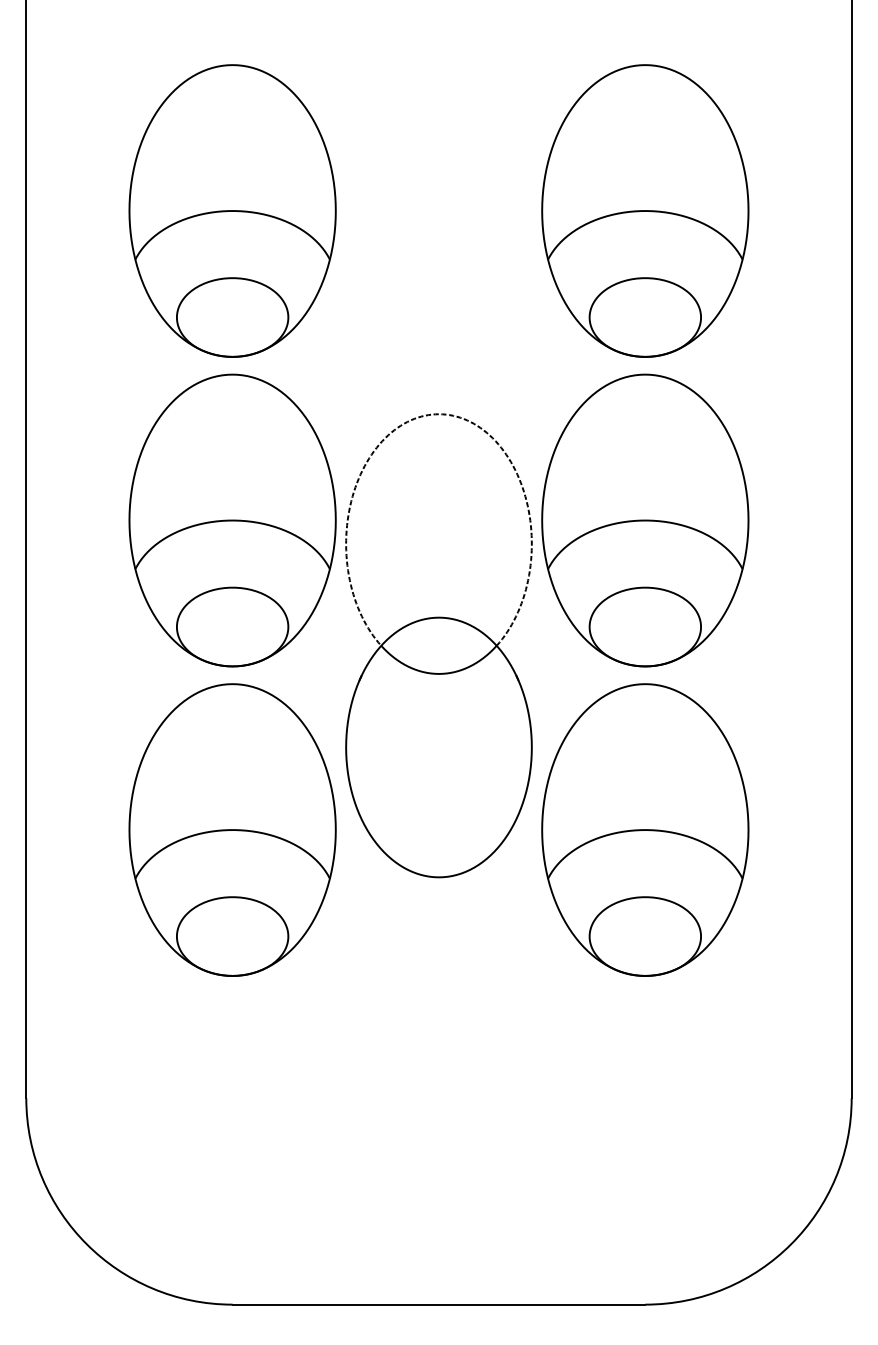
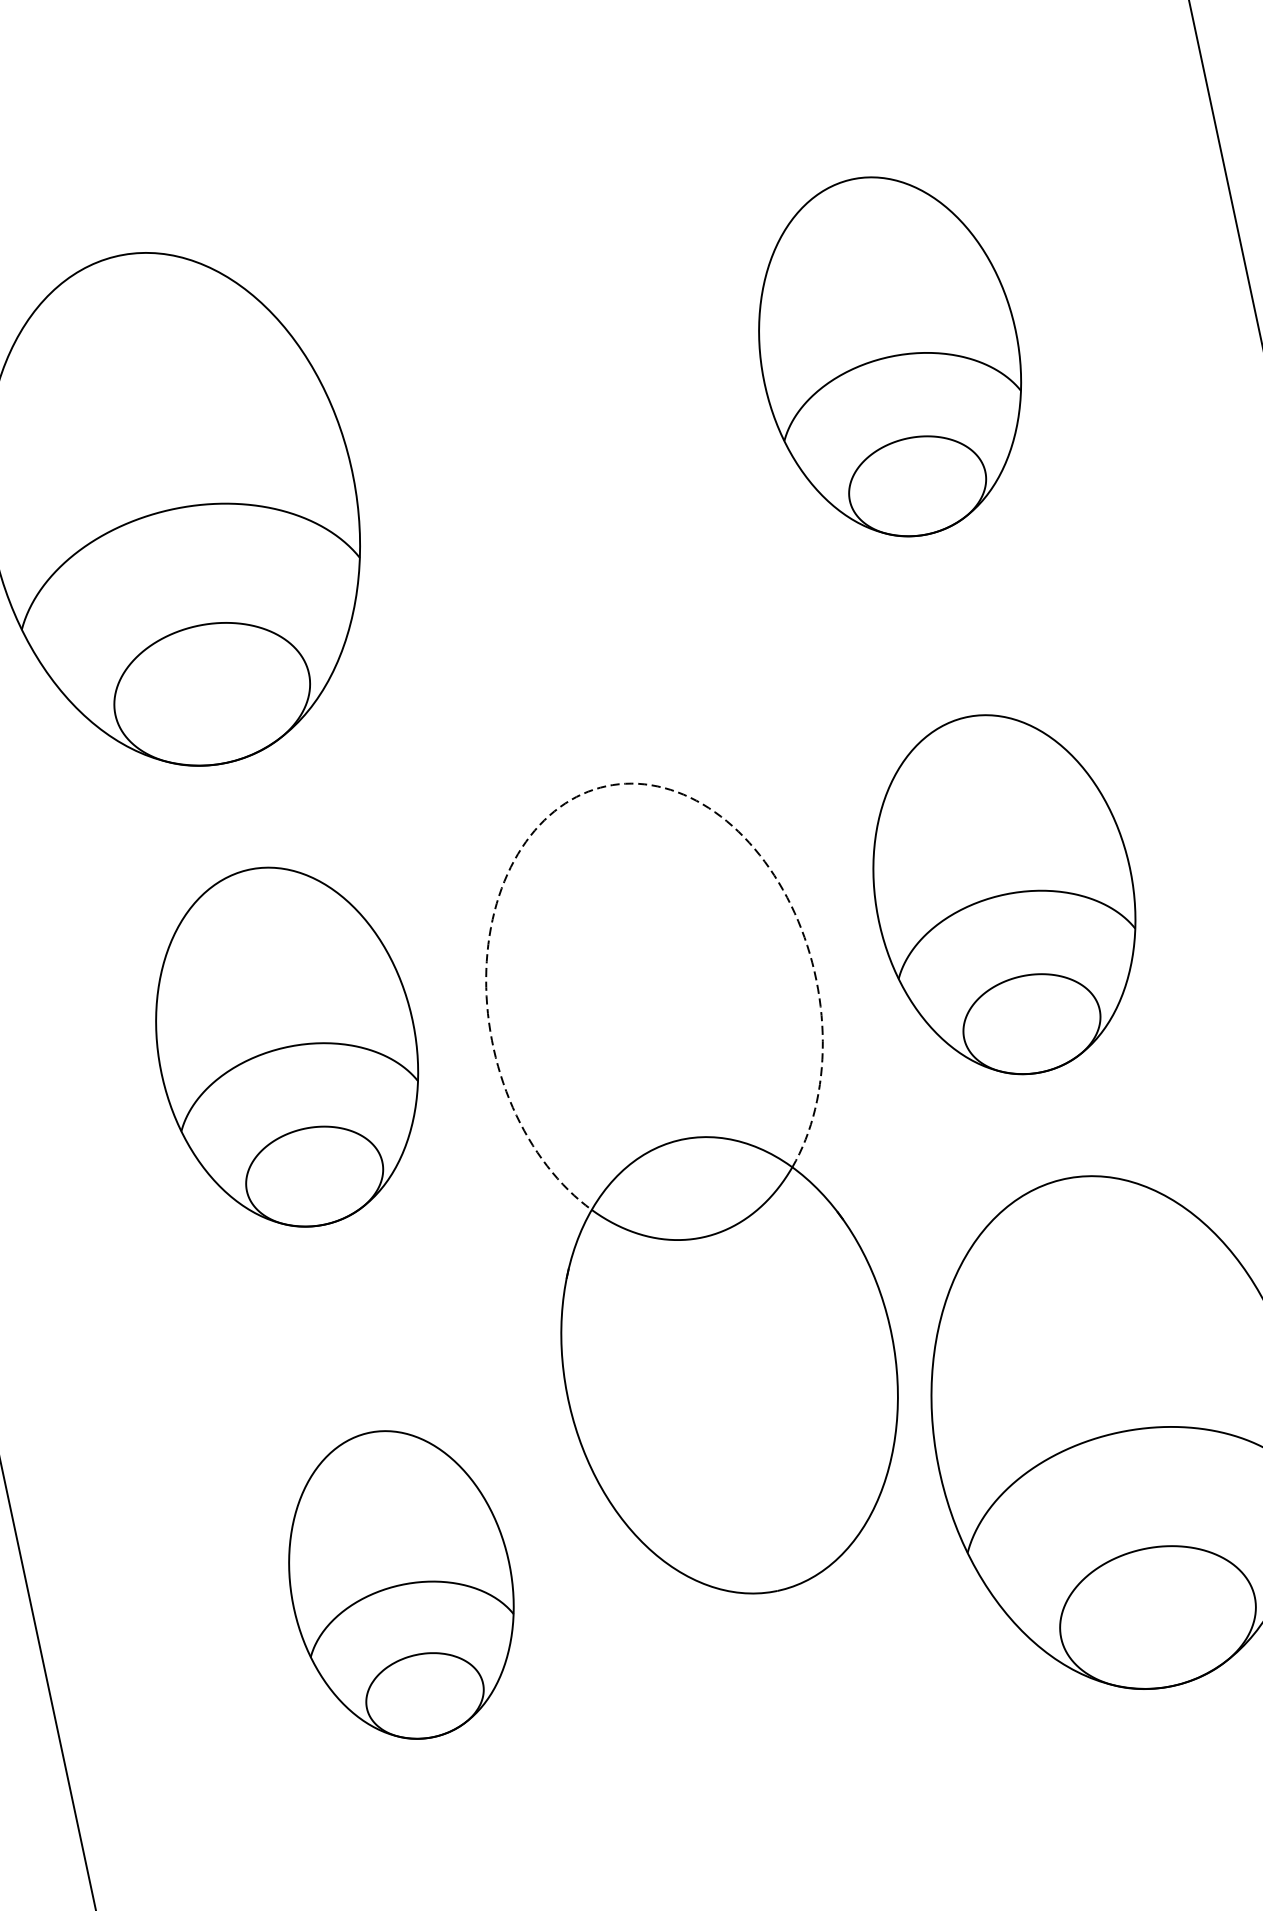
part: (645, 210) -> (890, 355), size x0.7
part: (232, 520) -> (286, 1047), size x0.7
part: (645, 520) -> (1004, 894), size x0.7
part: (232, 829) -> (401, 1584), size x0.6

